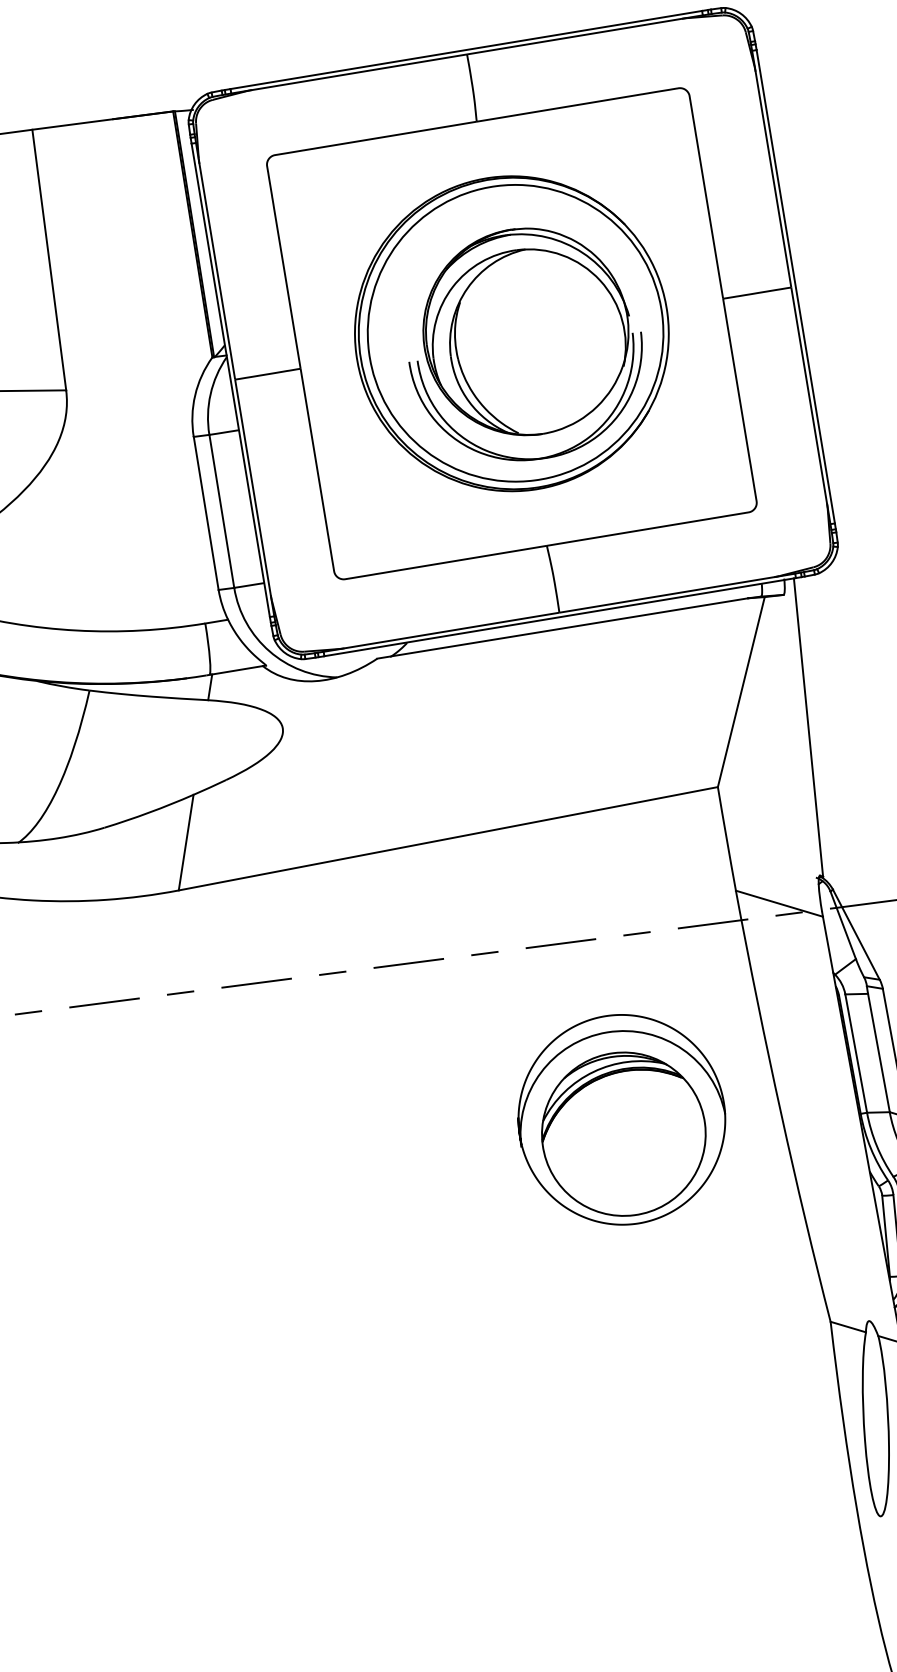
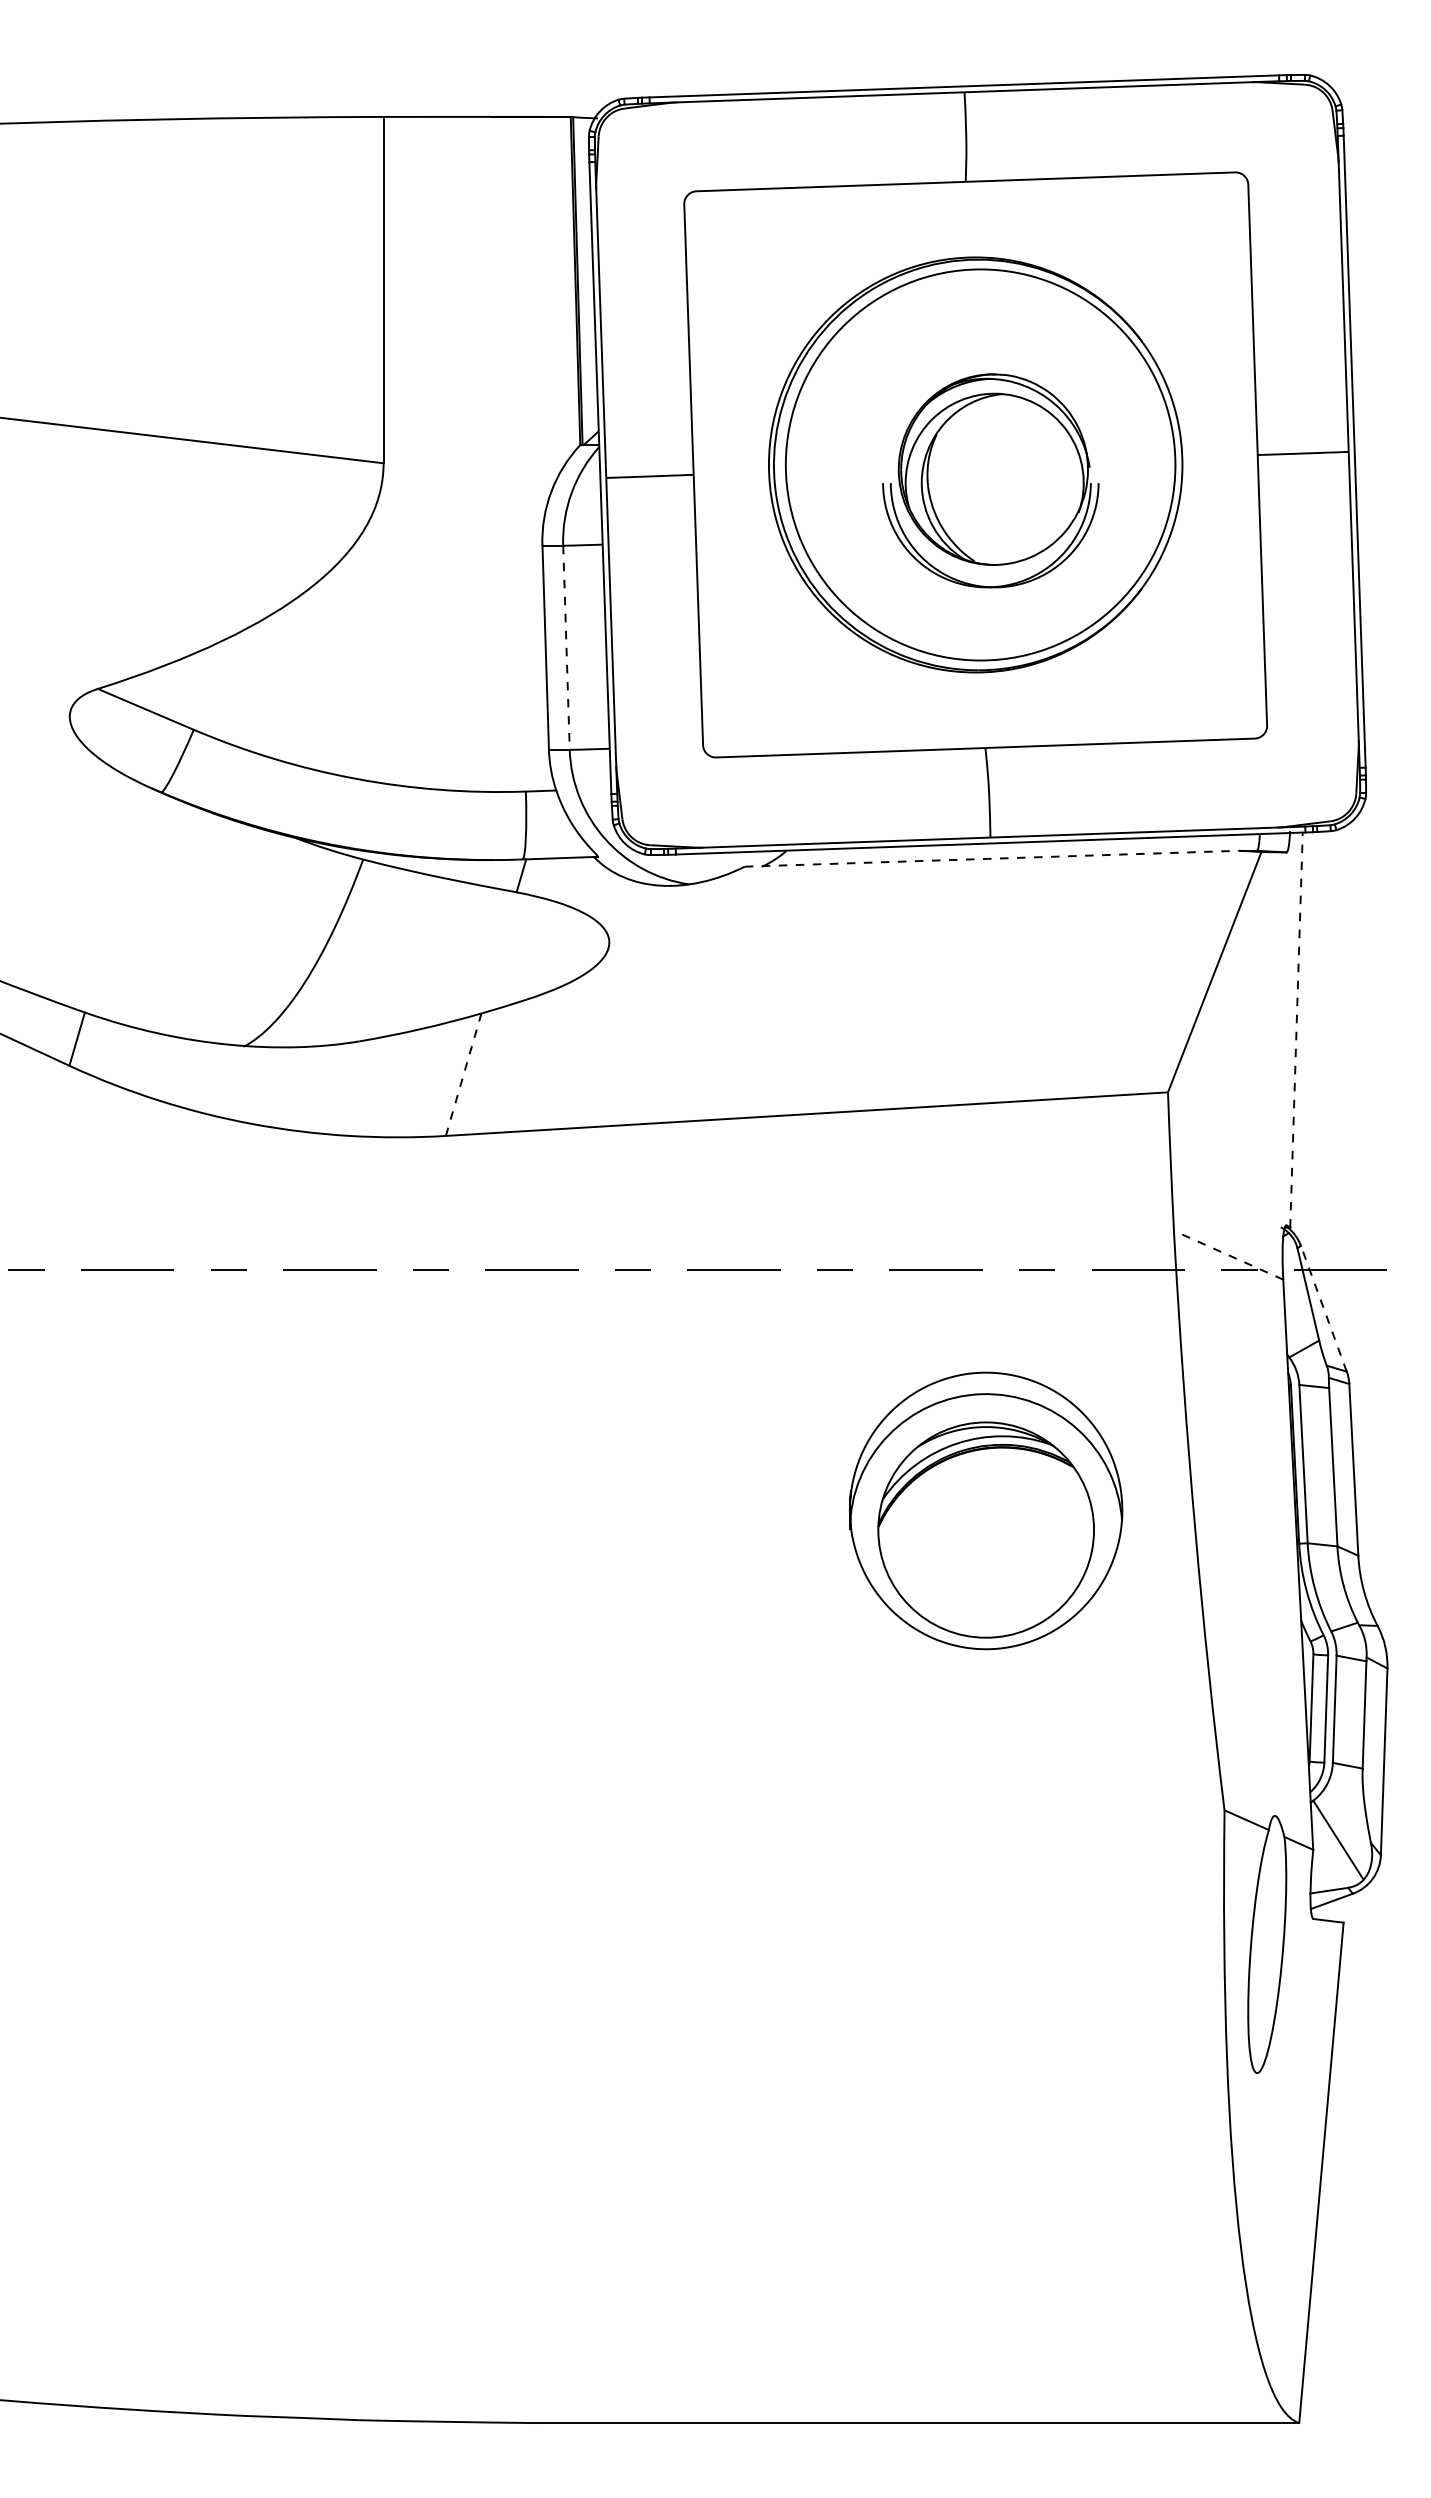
part: (524, 344) -> (990, 480), size x0.7
line: (221, 511) -> (566, 648), solid -> dashed
line: (562, 628) -> (992, 858), solid -> dashed
line: (808, 727) -> (1296, 1030), solid -> dashed
line: (186, 842) -> (463, 1074), solid -> dashed
line: (779, 903) -> (1228, 1255), solid -> dashed
line: (856, 934) -> (1323, 1308), solid -> dashed

